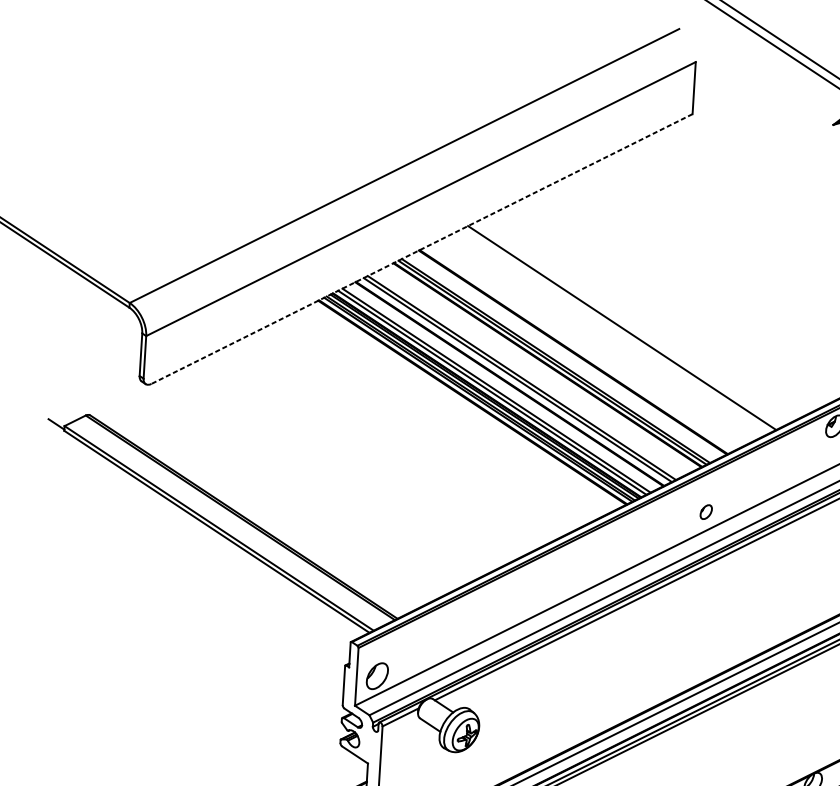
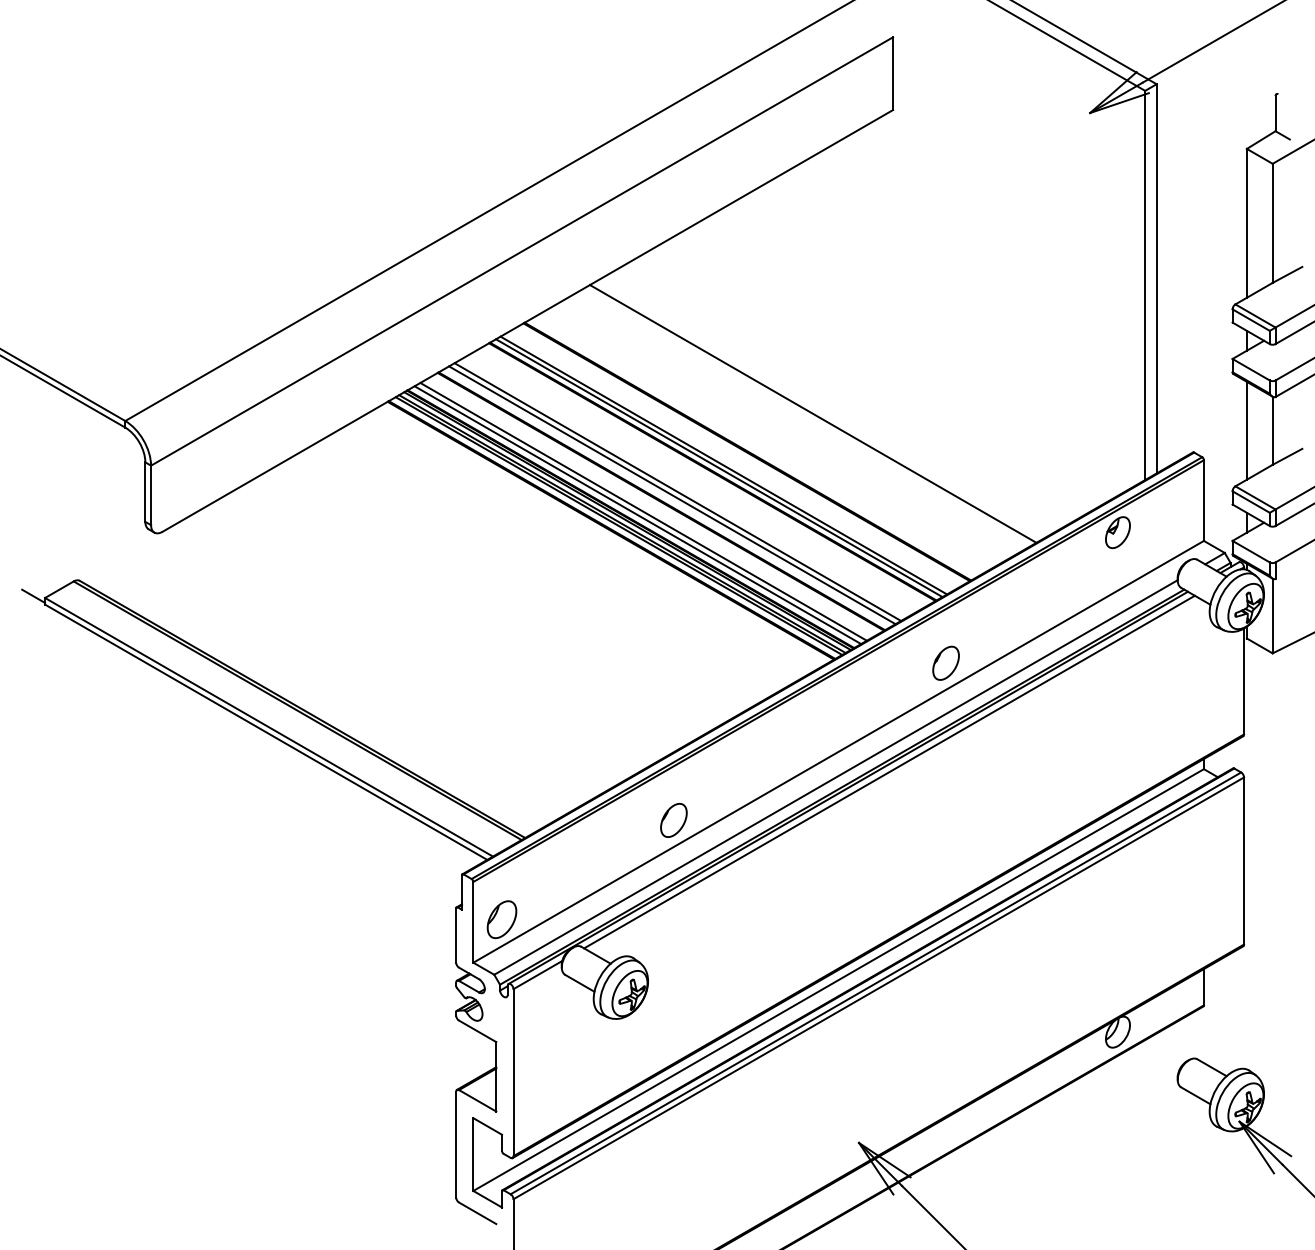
line: (421, 248) -> (527, 320), dashed -> solid
part: (705, 511) -> (945, 662), size x1.67
part: (504, 612) -> (673, 819), added

